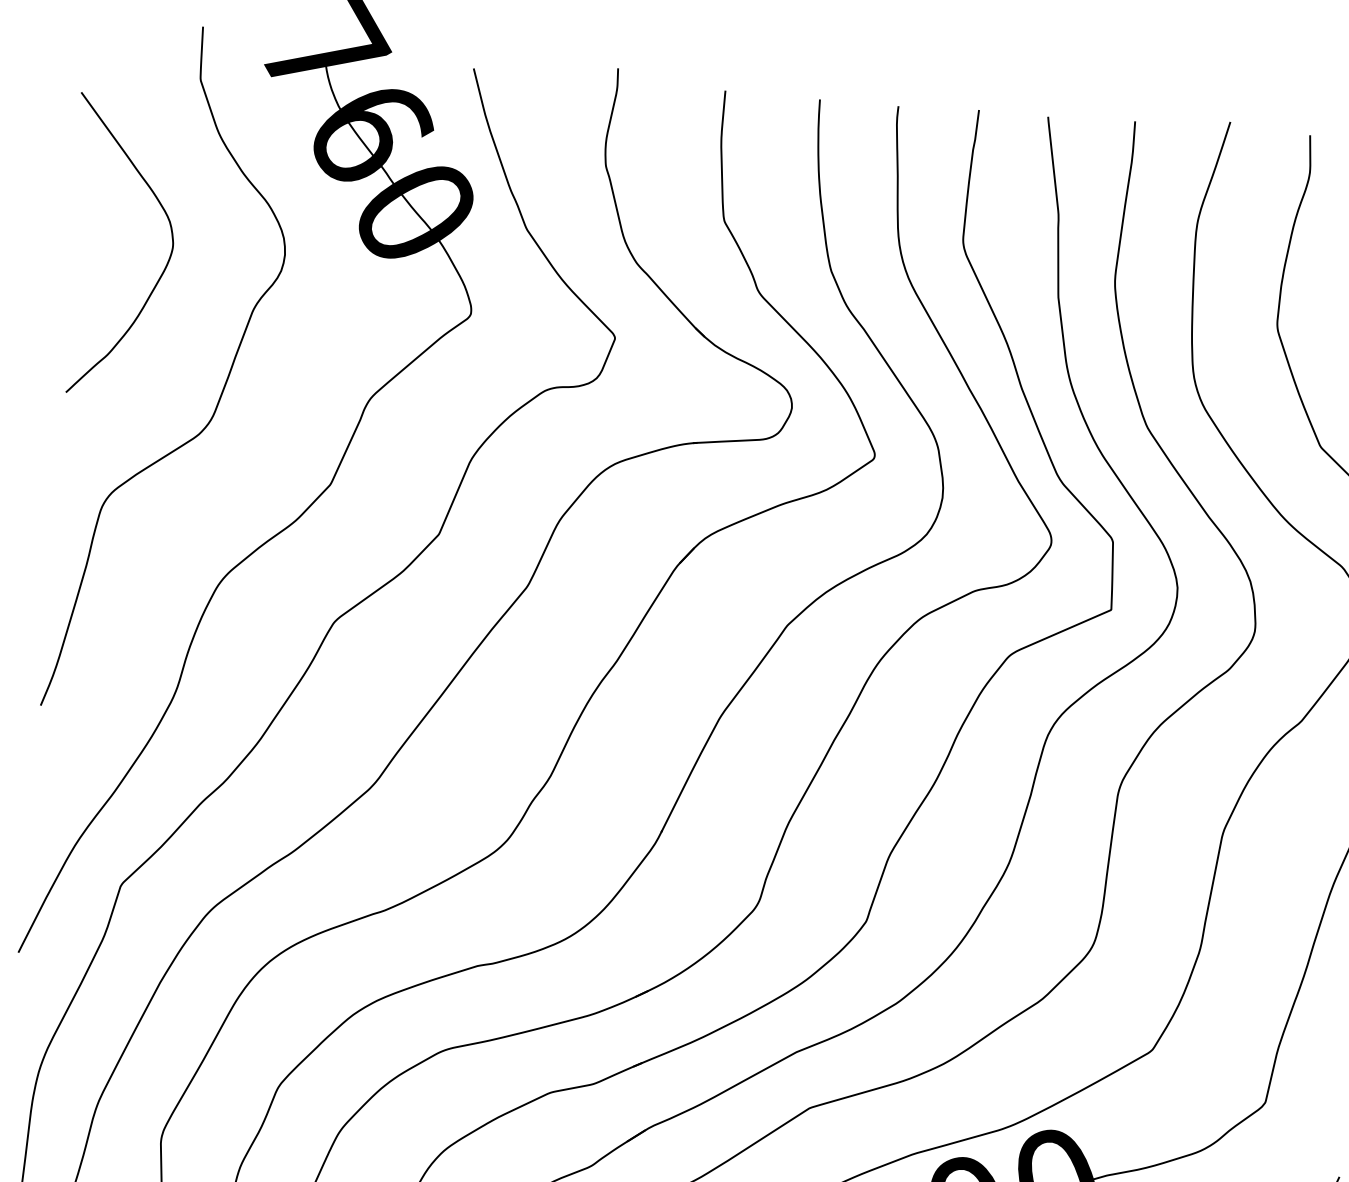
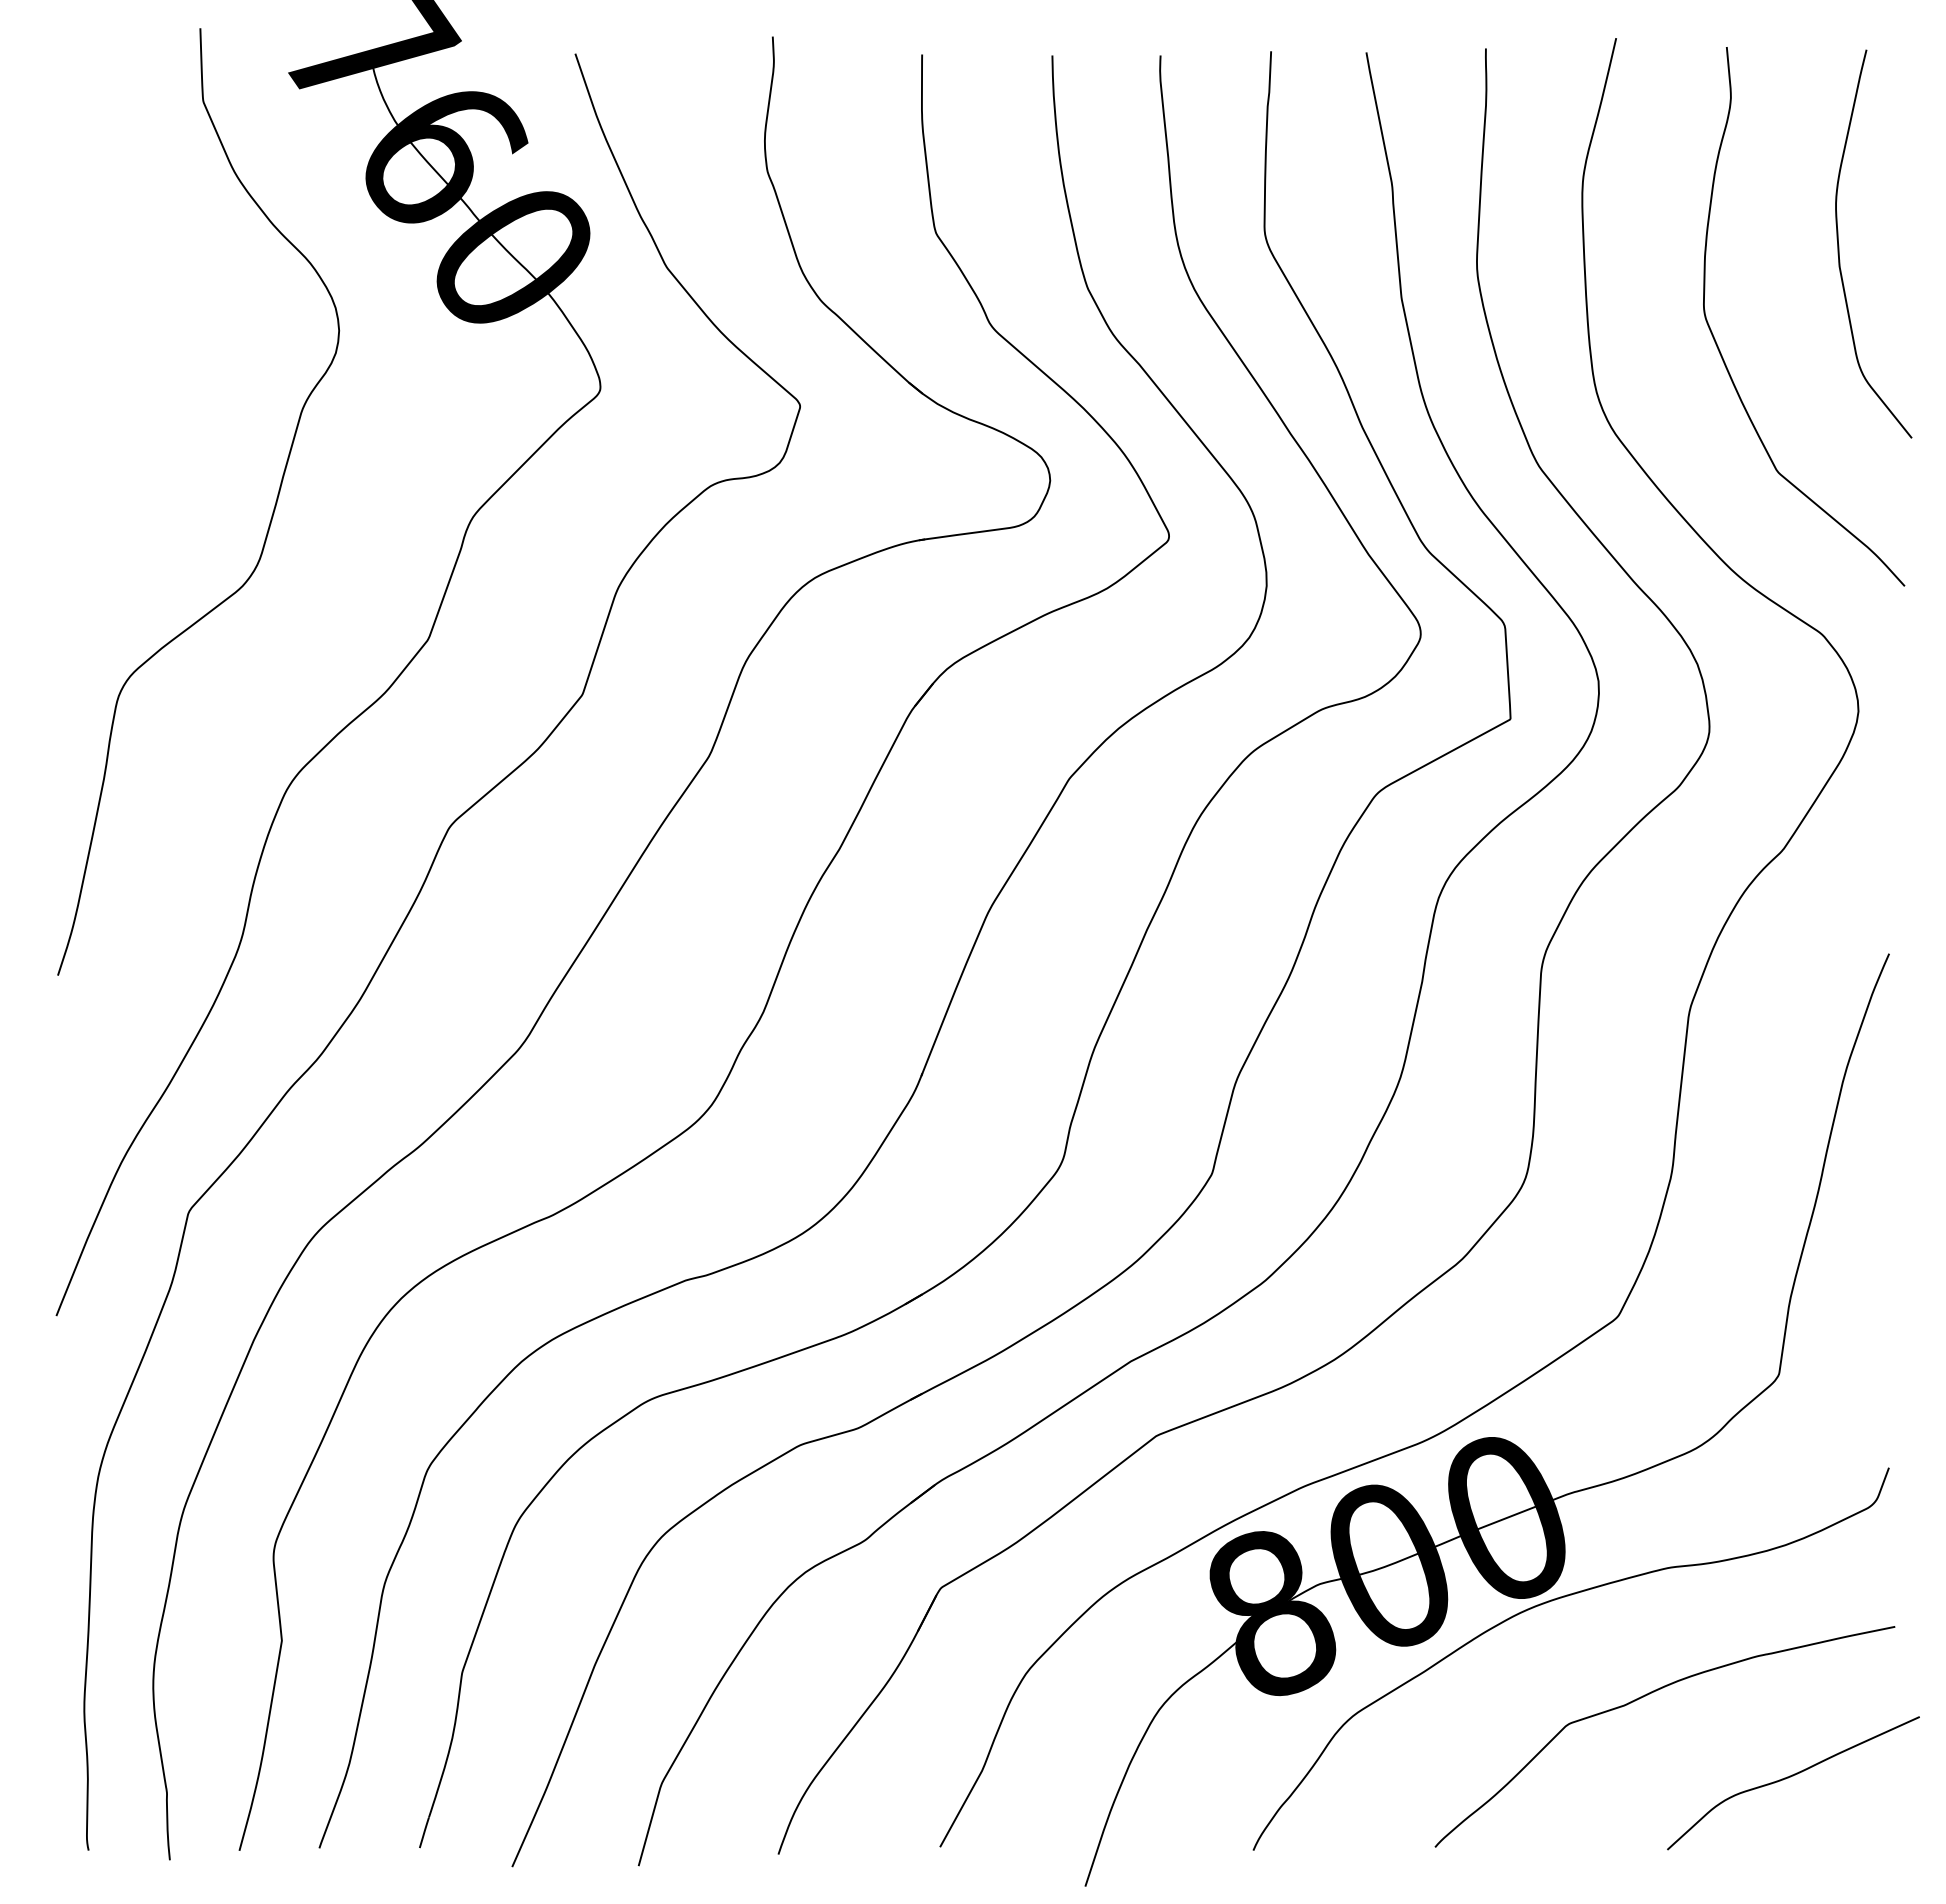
curve: (164, 269) -> (175, 364), removed

